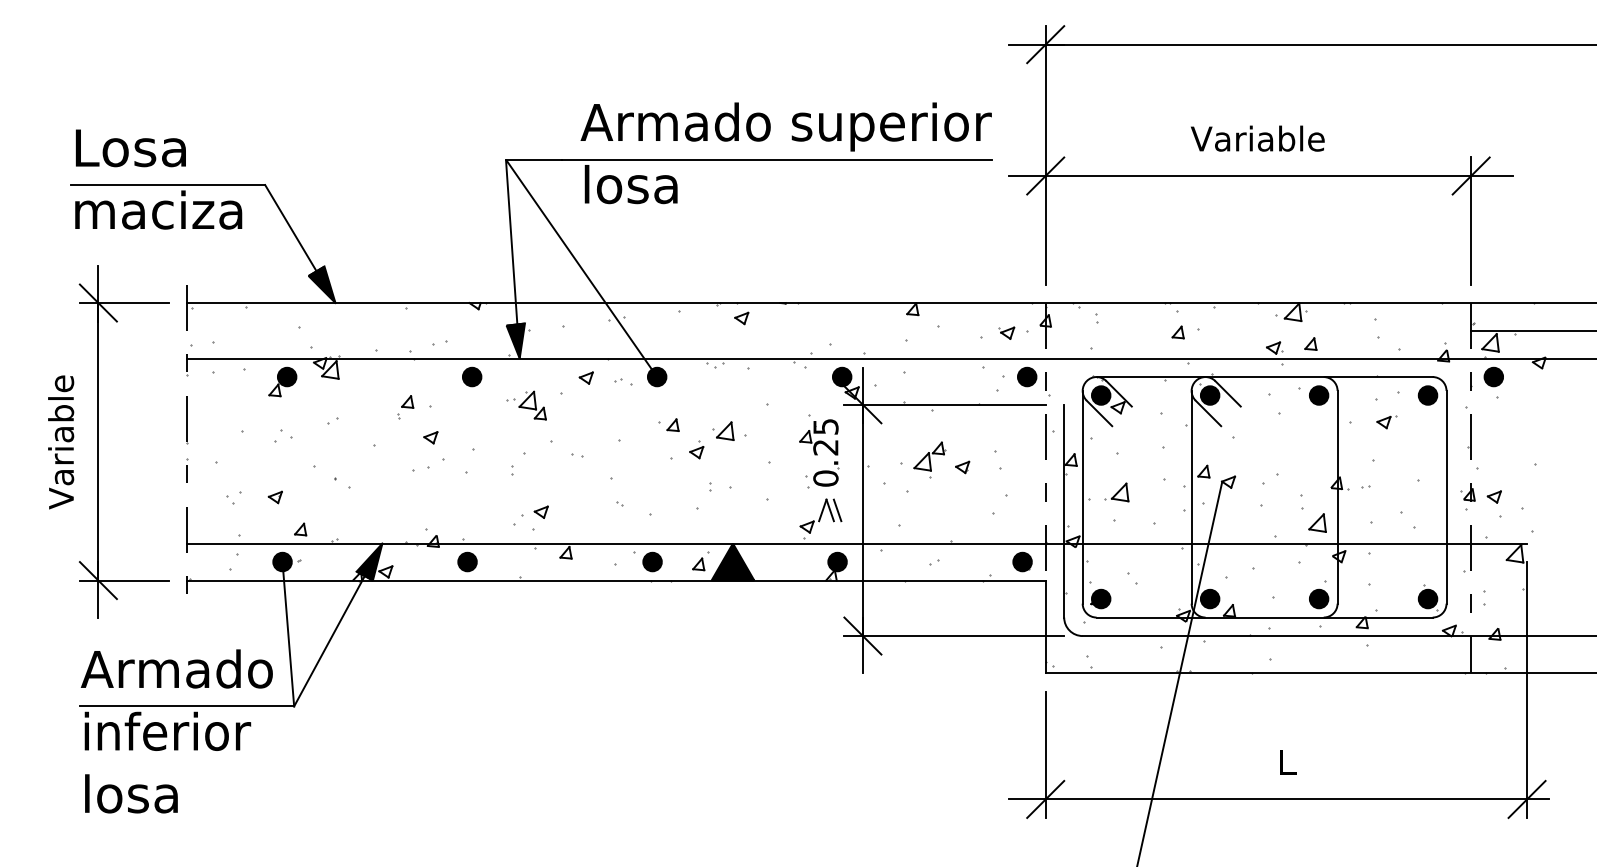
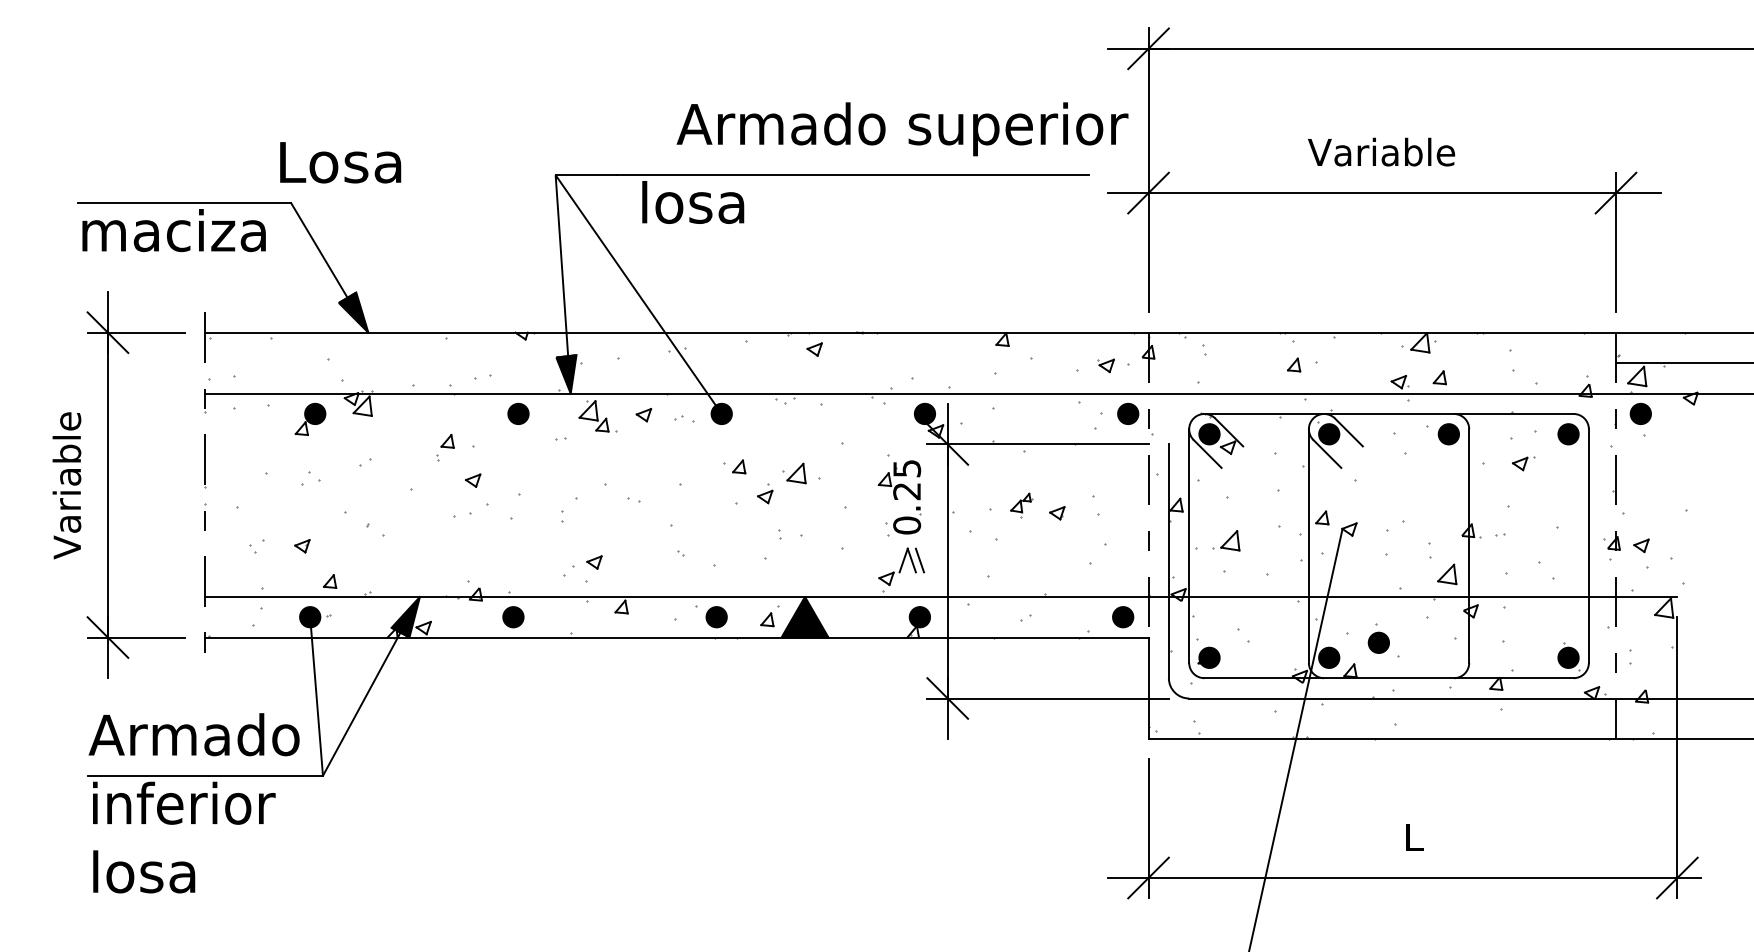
text: (786, 127) -> (902, 129), moved
text: (130, 148) -> (340, 162), moved
part: (532, 405) -> (593, 416), moved
part: (930, 460) -> (1021, 505), size x0.6
part: (1318, 598) -> (1378, 642), moved

